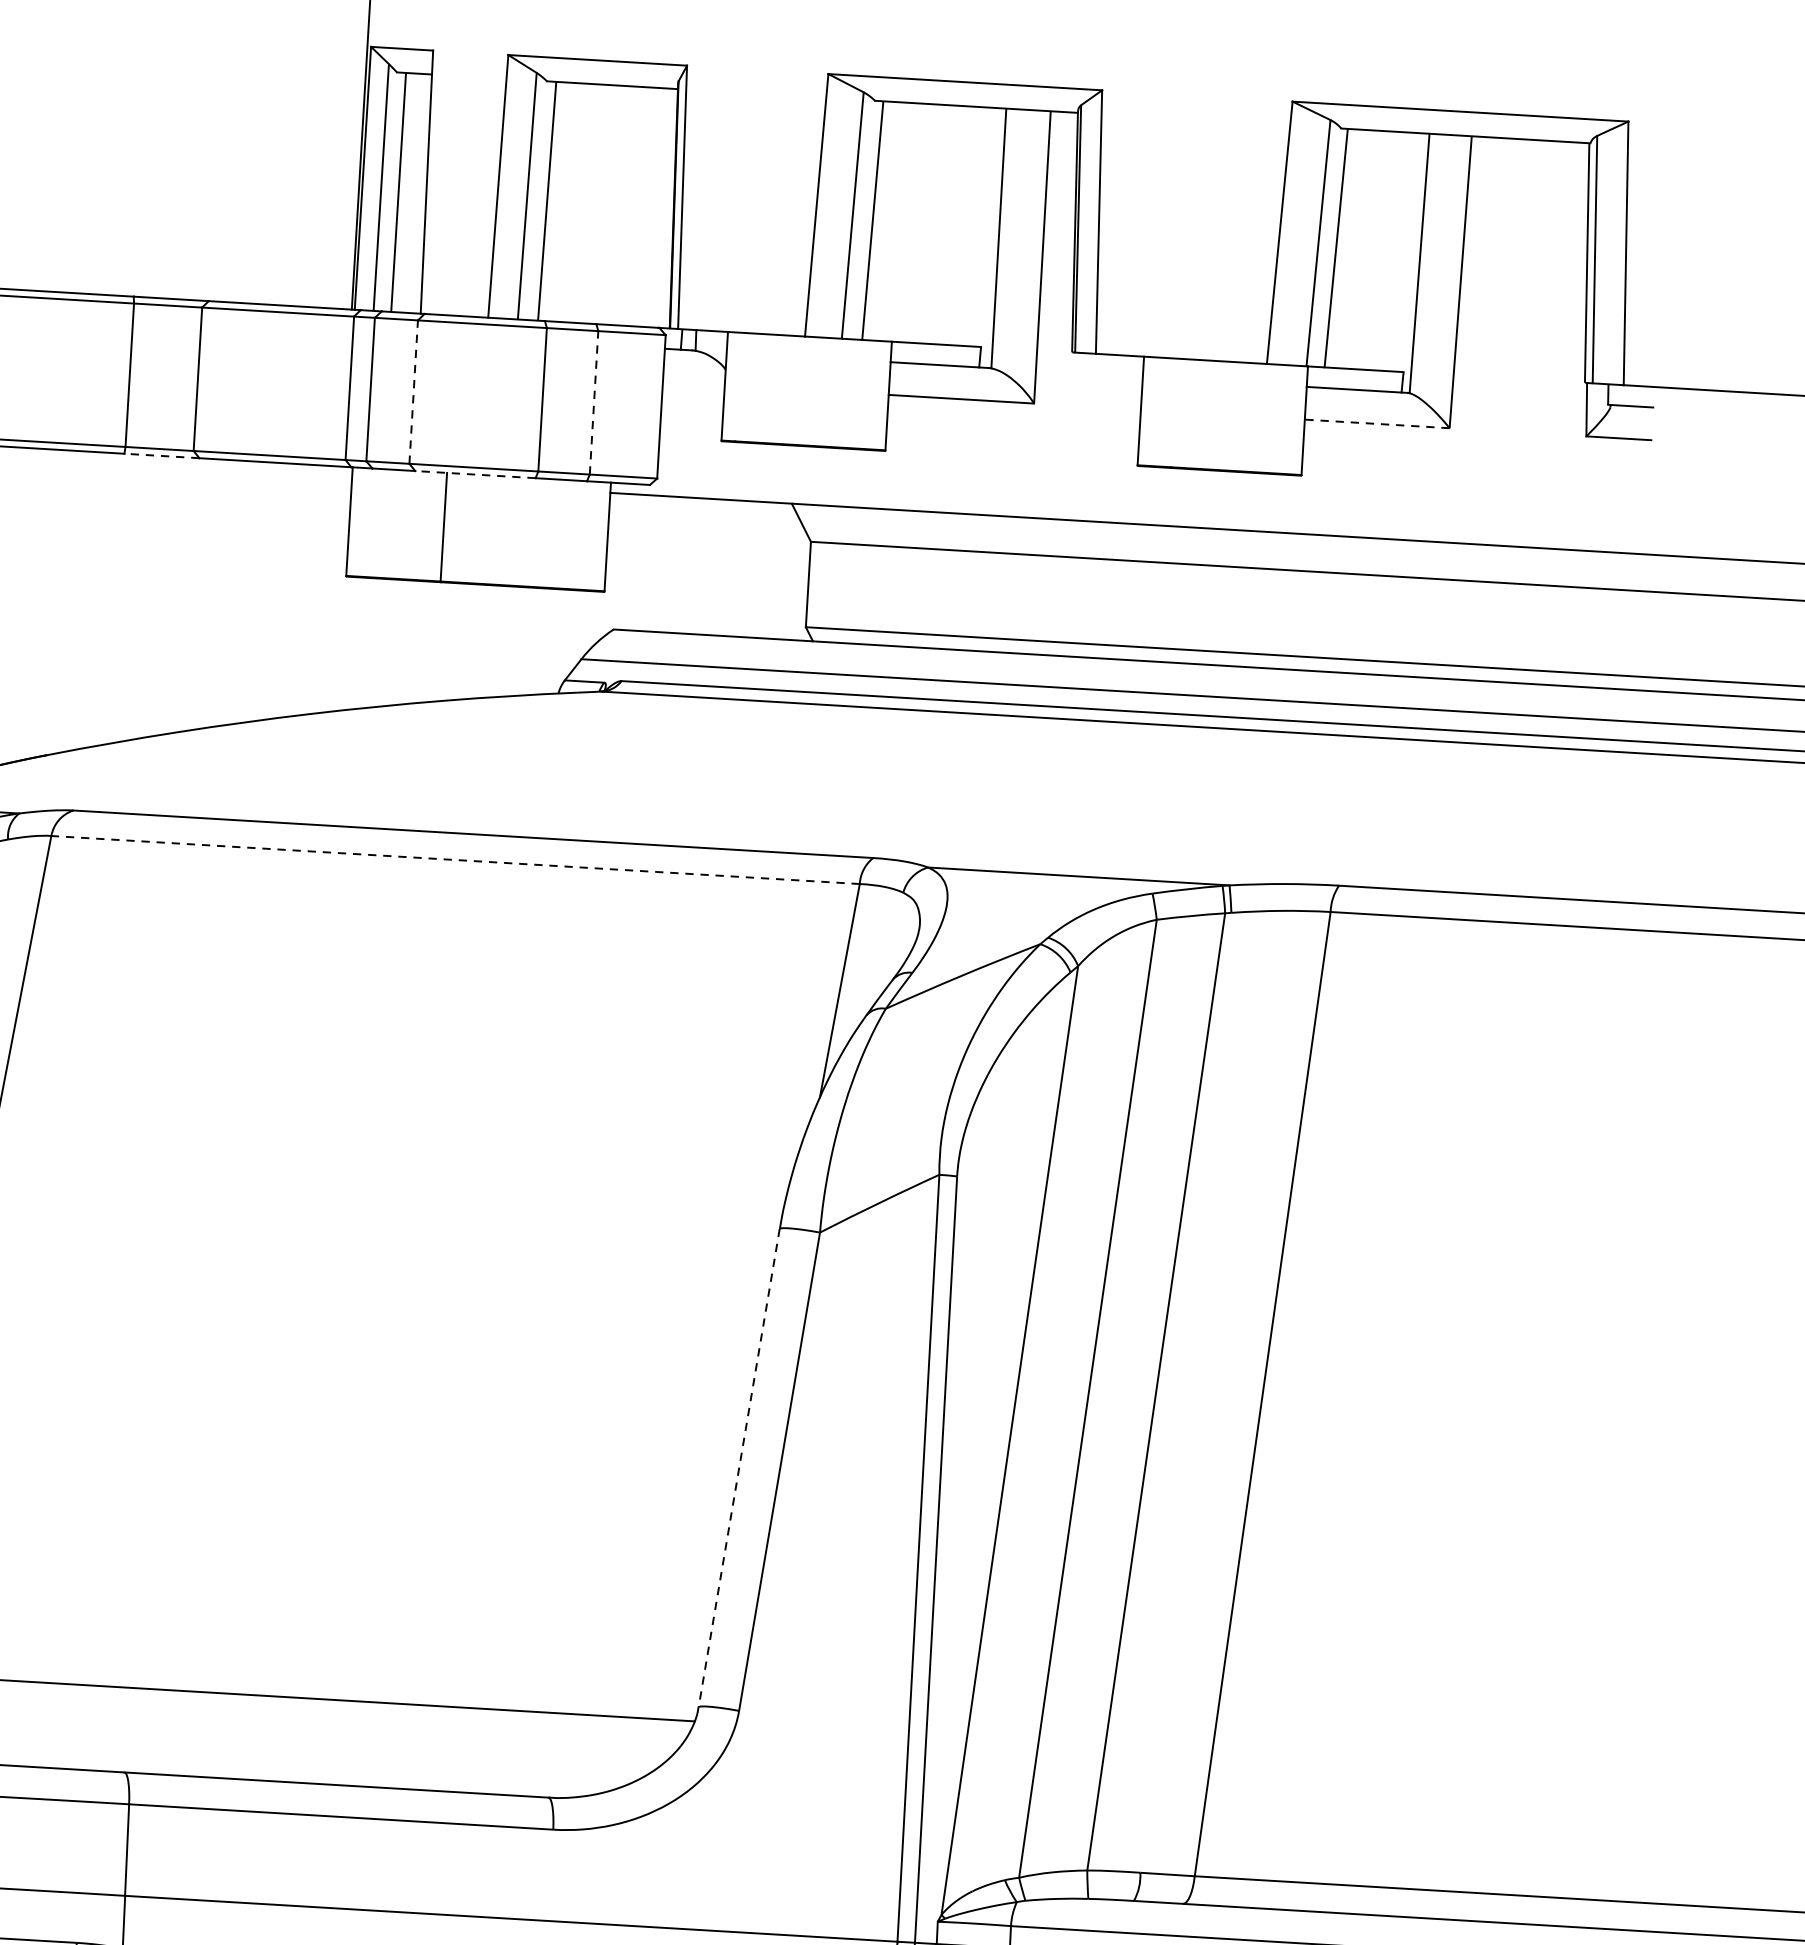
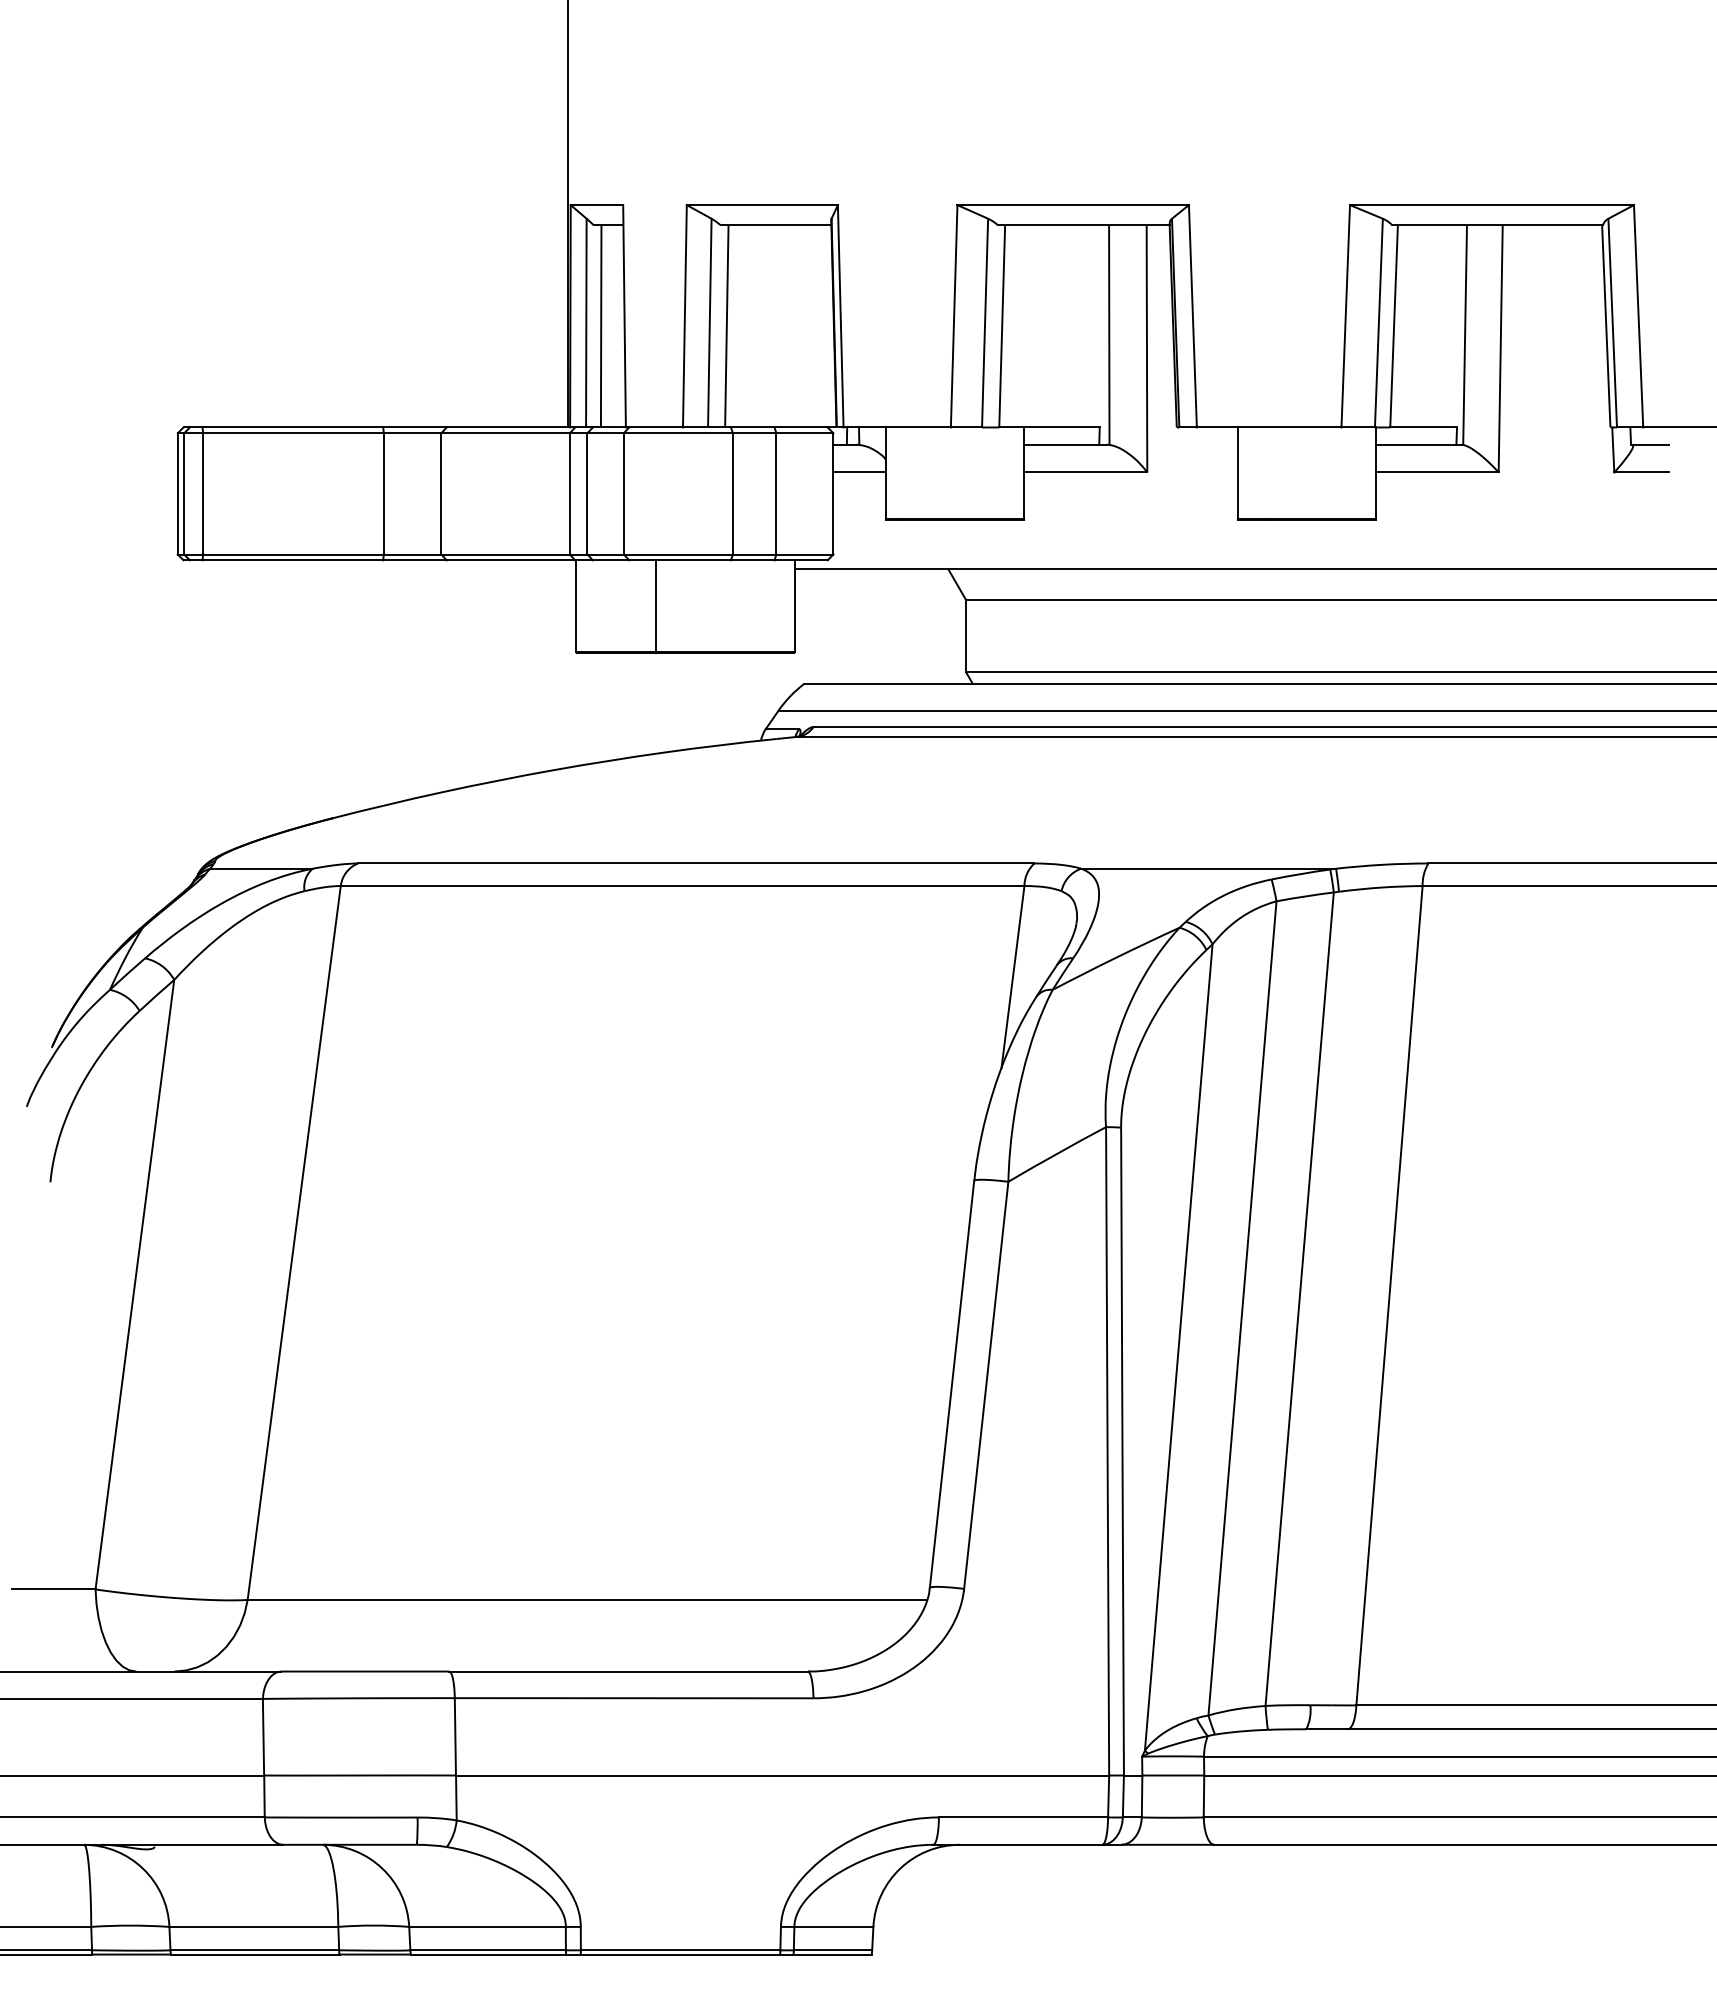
line: (693, 383) -> (859, 472), added
line: (413, 391) -> (623, 493), dashed -> solid
line: (594, 402) -> (776, 493), dashed -> solid
line: (1376, 423) -> (1436, 472), dashed -> solid
line: (161, 456) -> (414, 560), dashed -> solid
line: (475, 474) -> (680, 560), dashed -> solid
line: (455, 860) -> (682, 886), dashed -> solid
line: (739, 1468) -> (952, 1384), dashed -> solid

